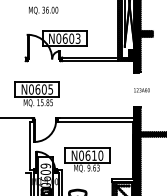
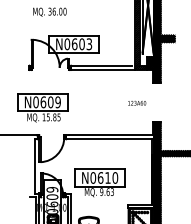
text: (50, 89) -> (57, 102), N0605 -> N0609
text: (141, 90) -> (136, 103), moved

